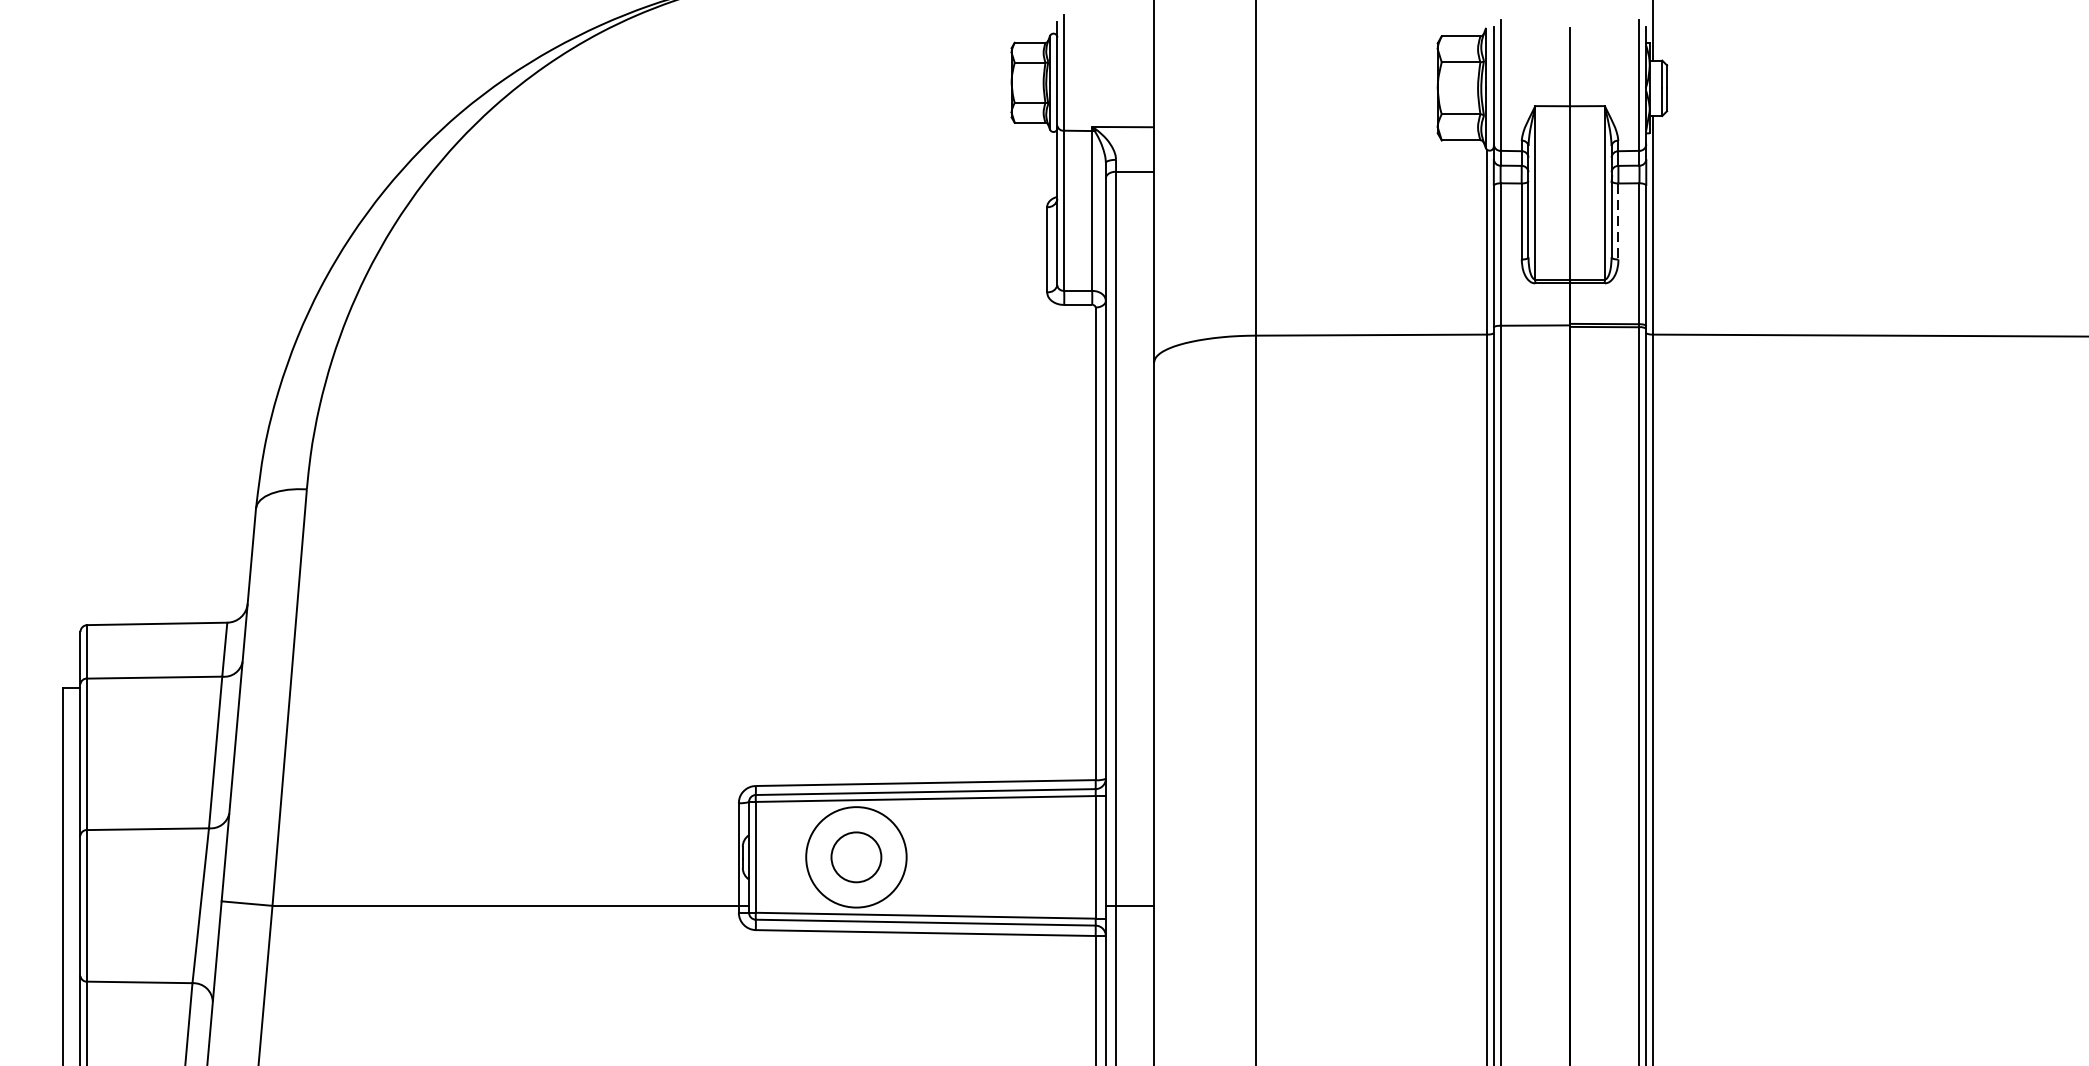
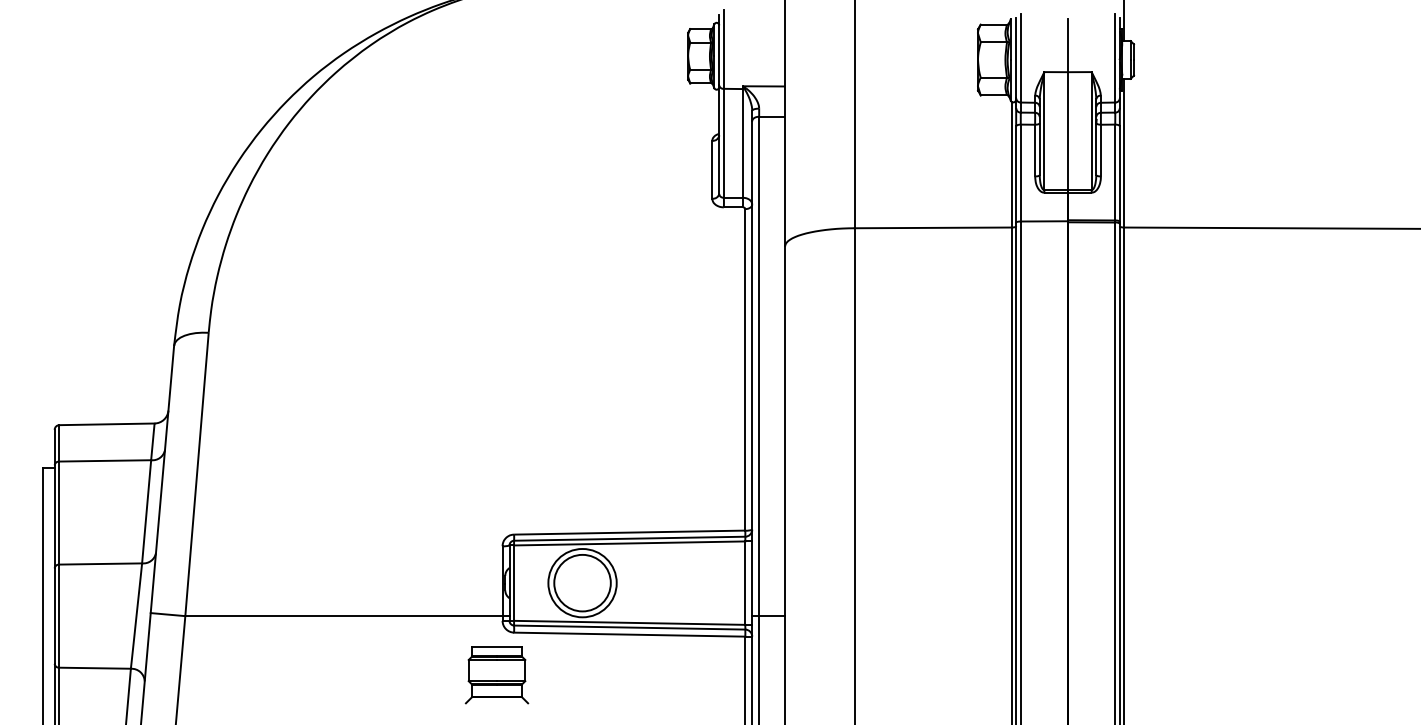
line: (1617, 221) -> (1100, 150), dashed -> solid
circle: (856, 856) -> (582, 582), size x1.67
part: (729, 993) -> (496, 675), added

